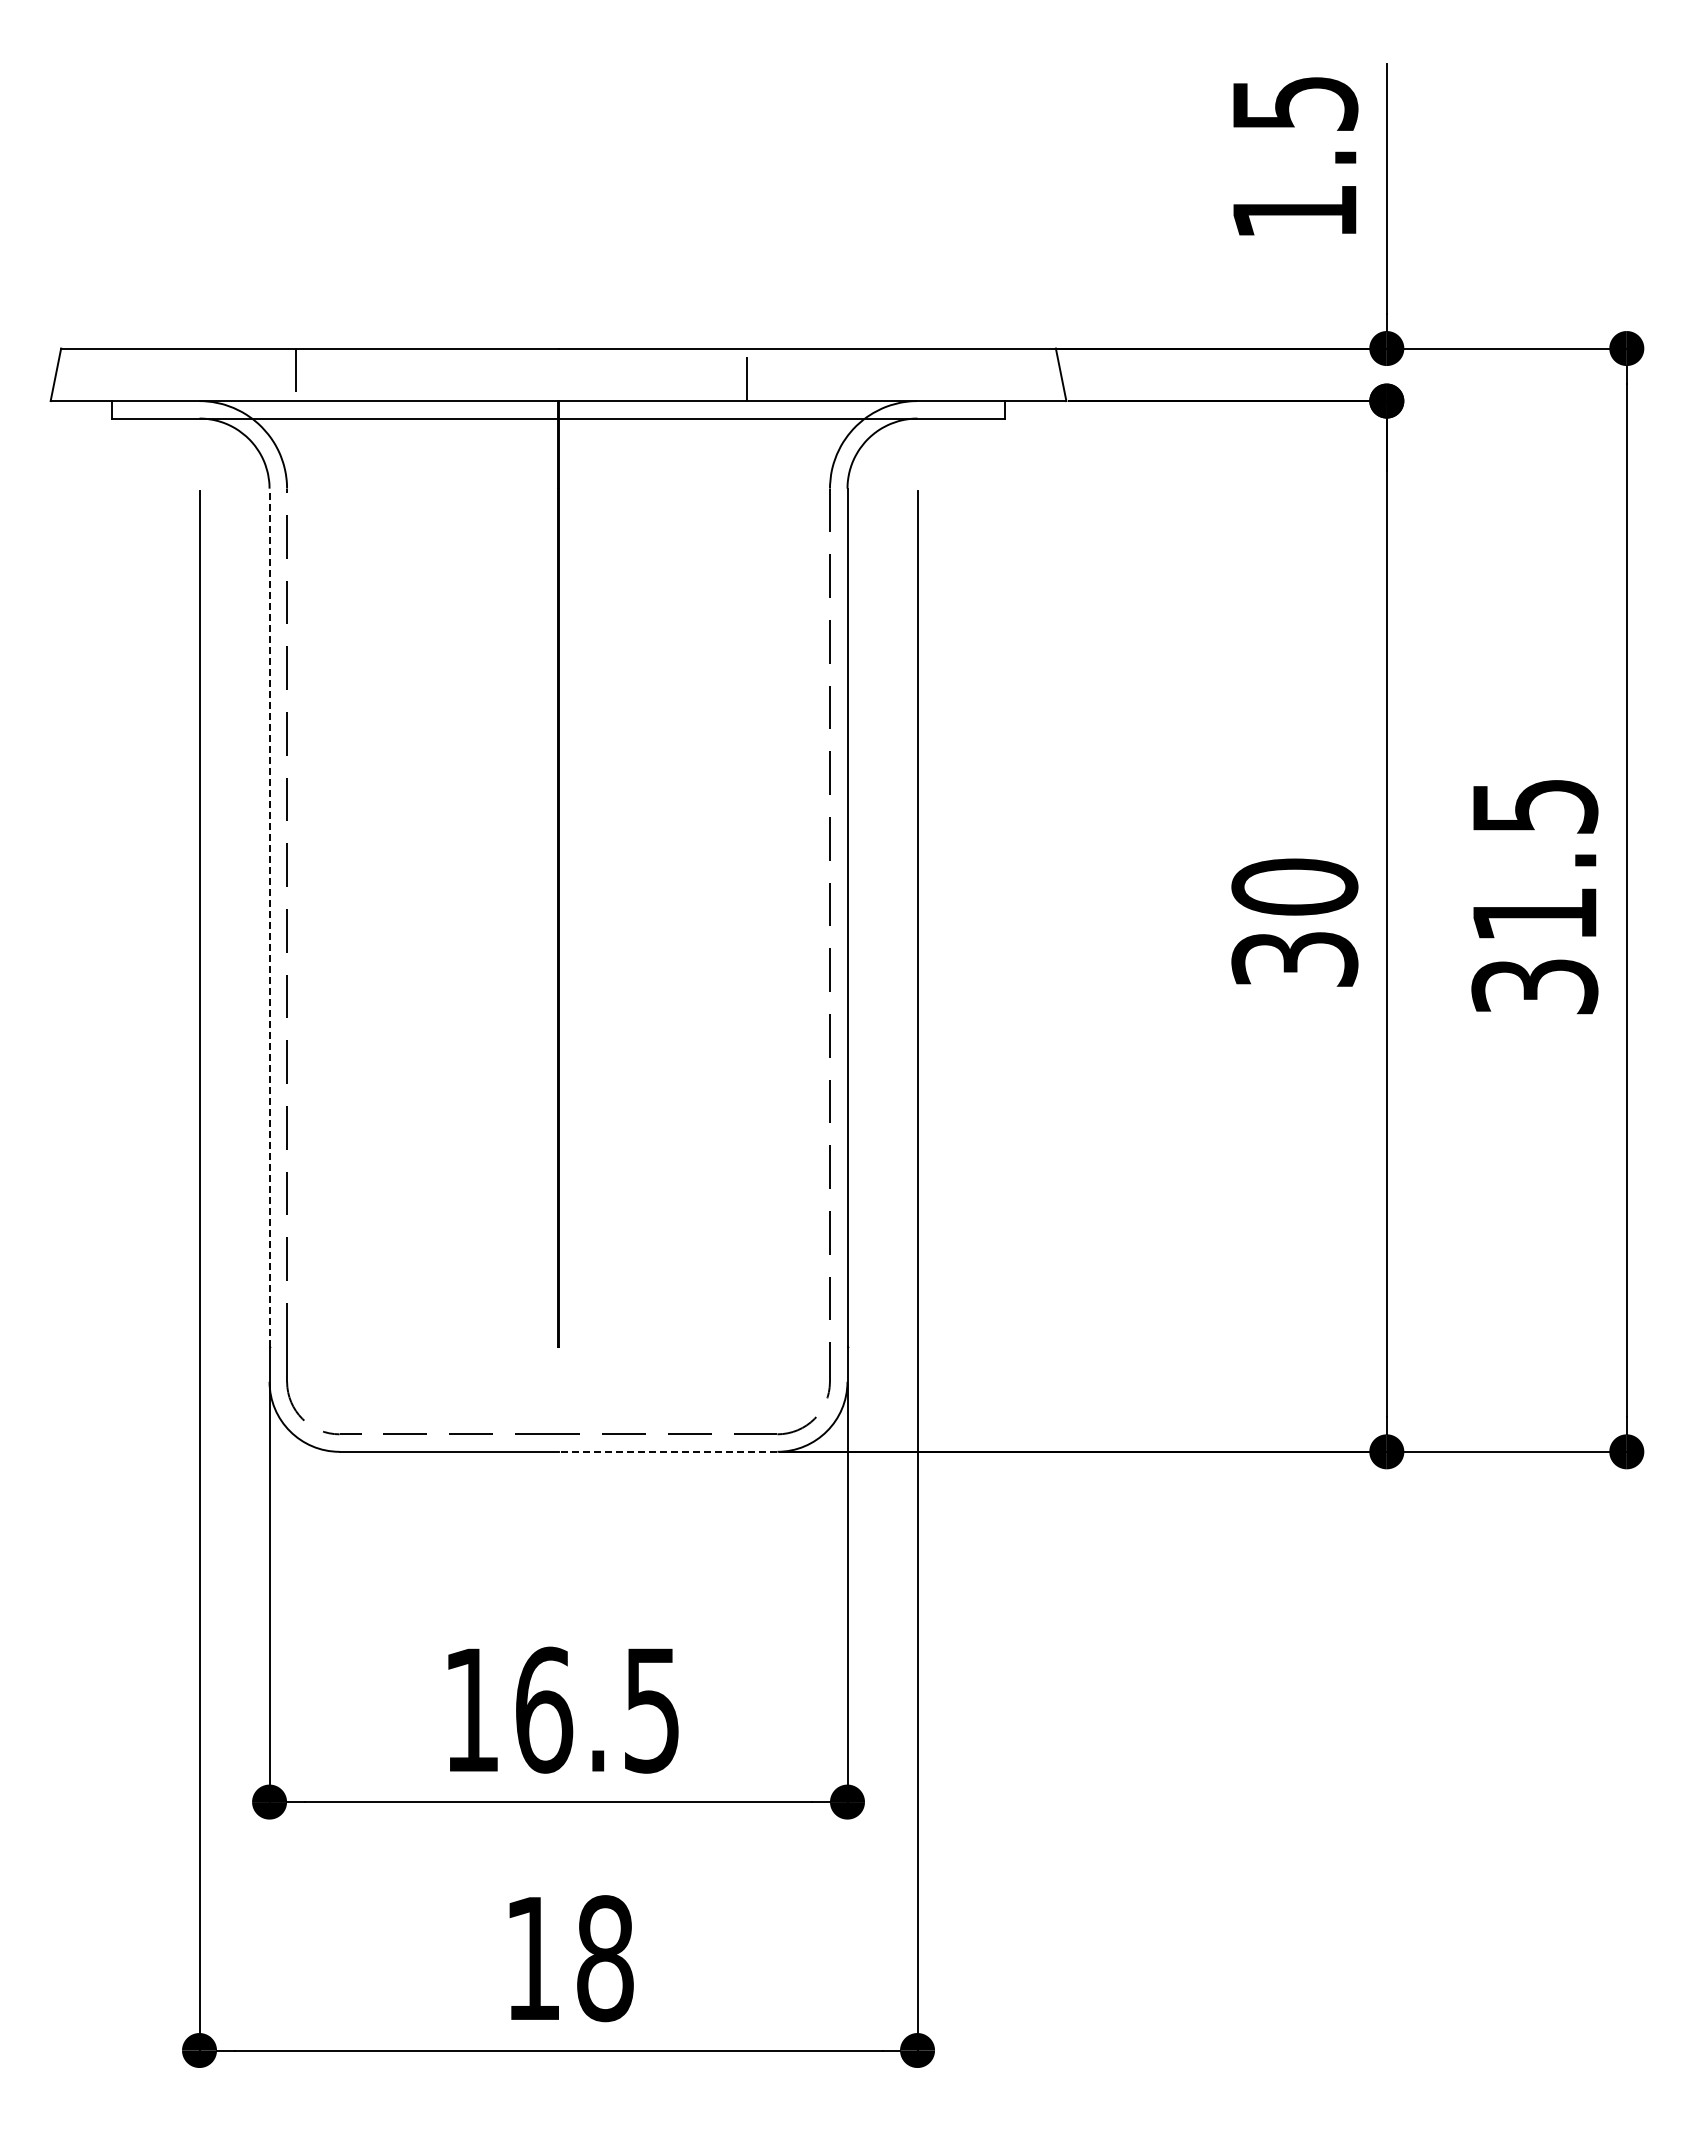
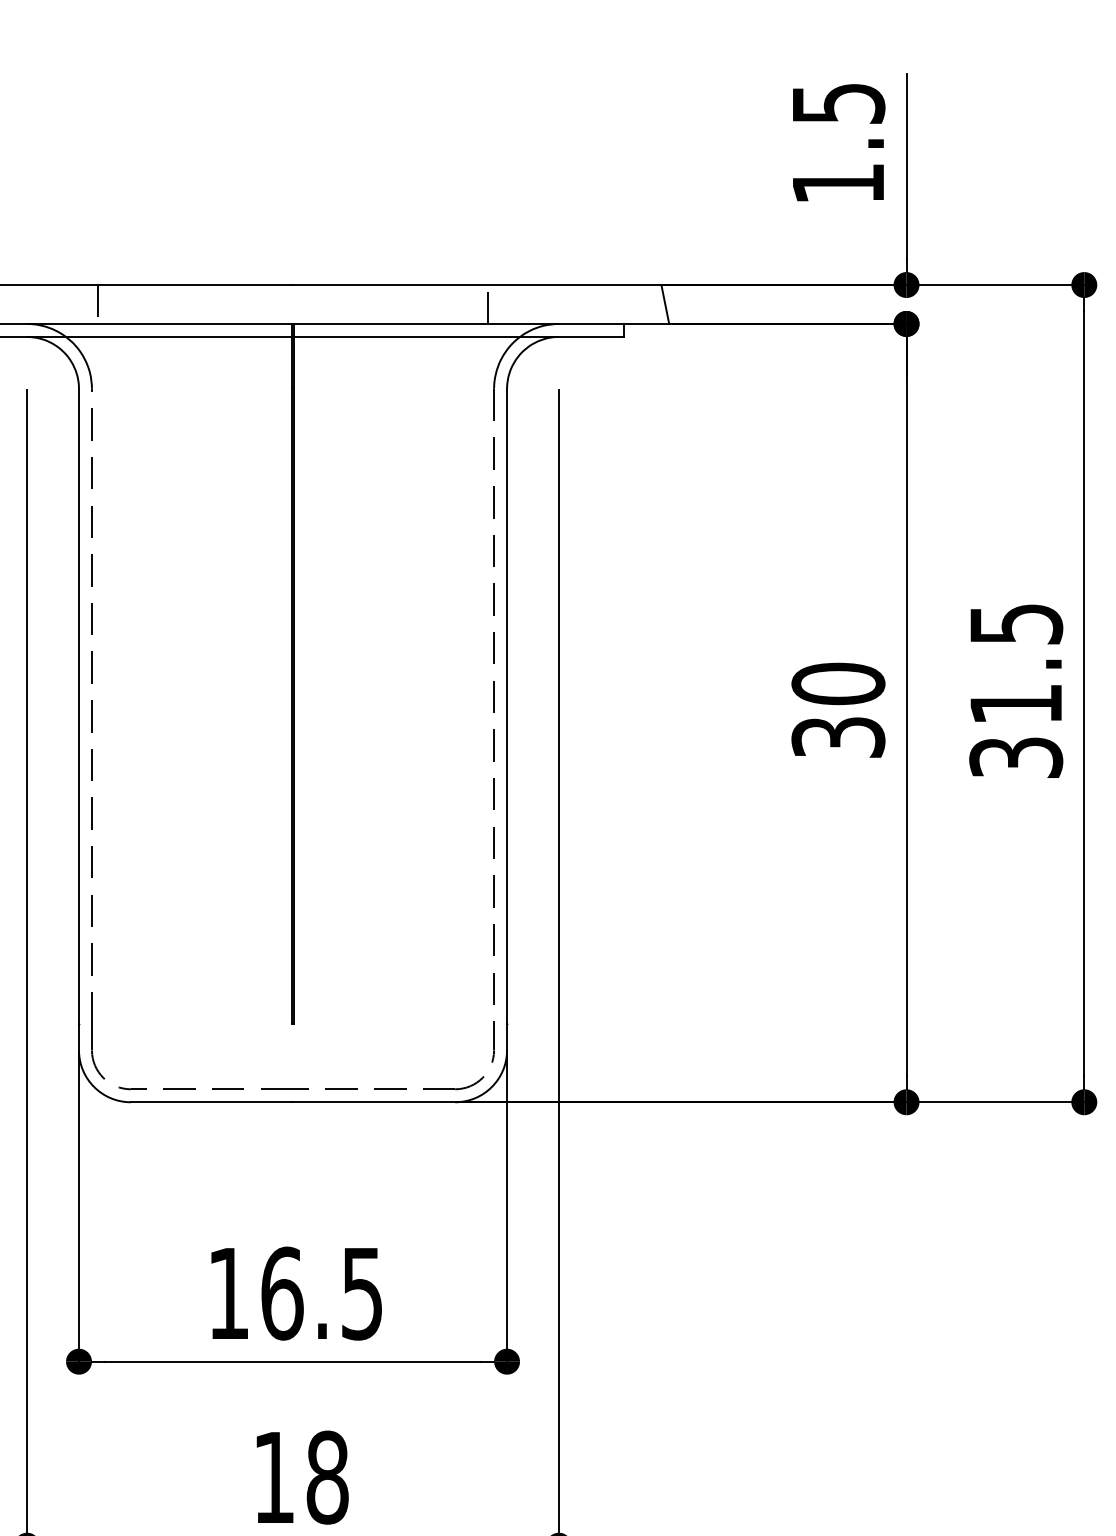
line: (747, 374) -> (487, 304), moved
line: (269, 917) -> (78, 706), dashed -> solid
line: (667, 1451) -> (373, 1102), dashed -> solid

